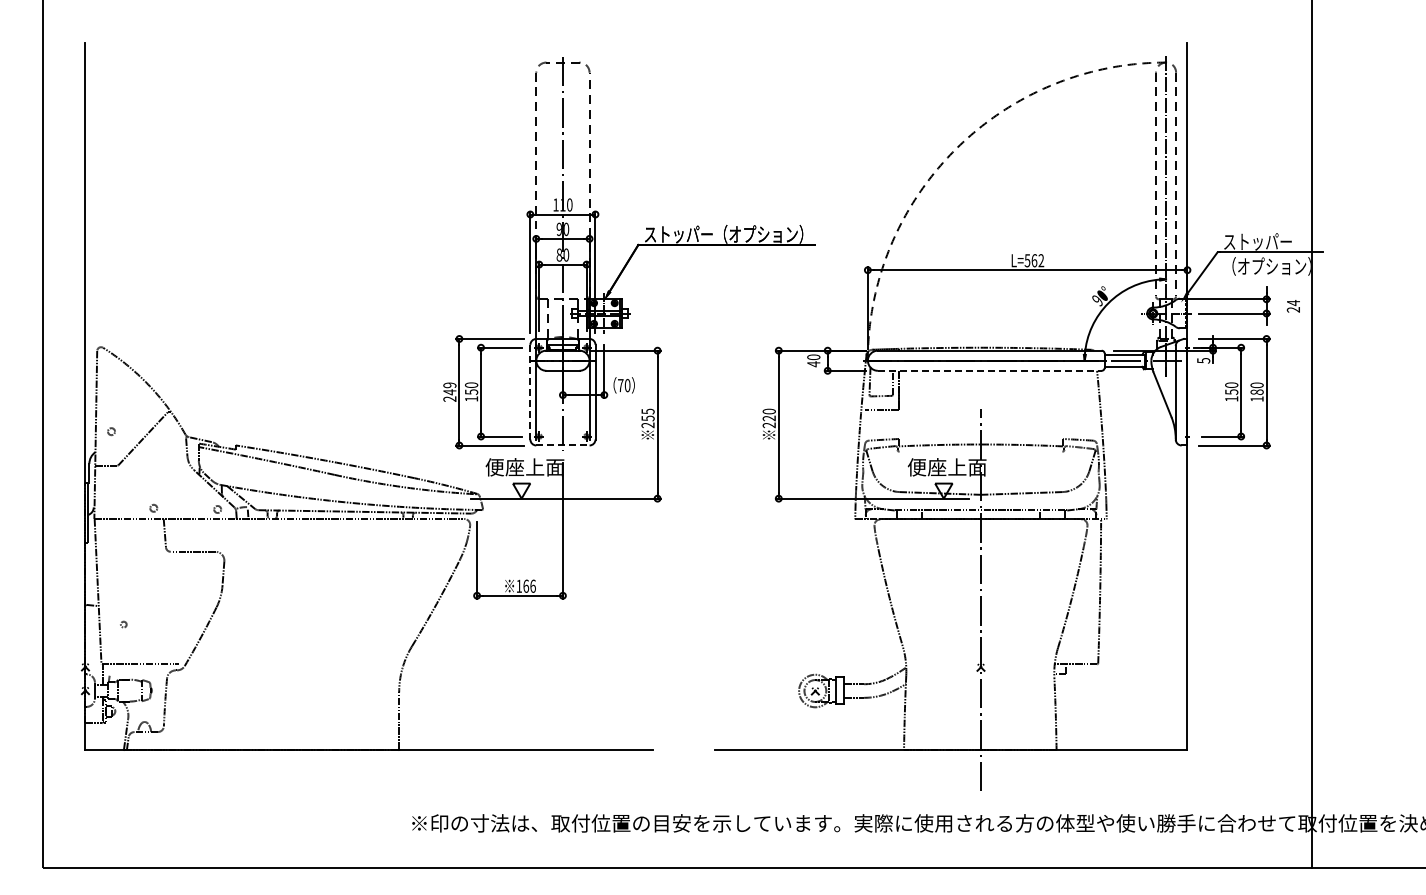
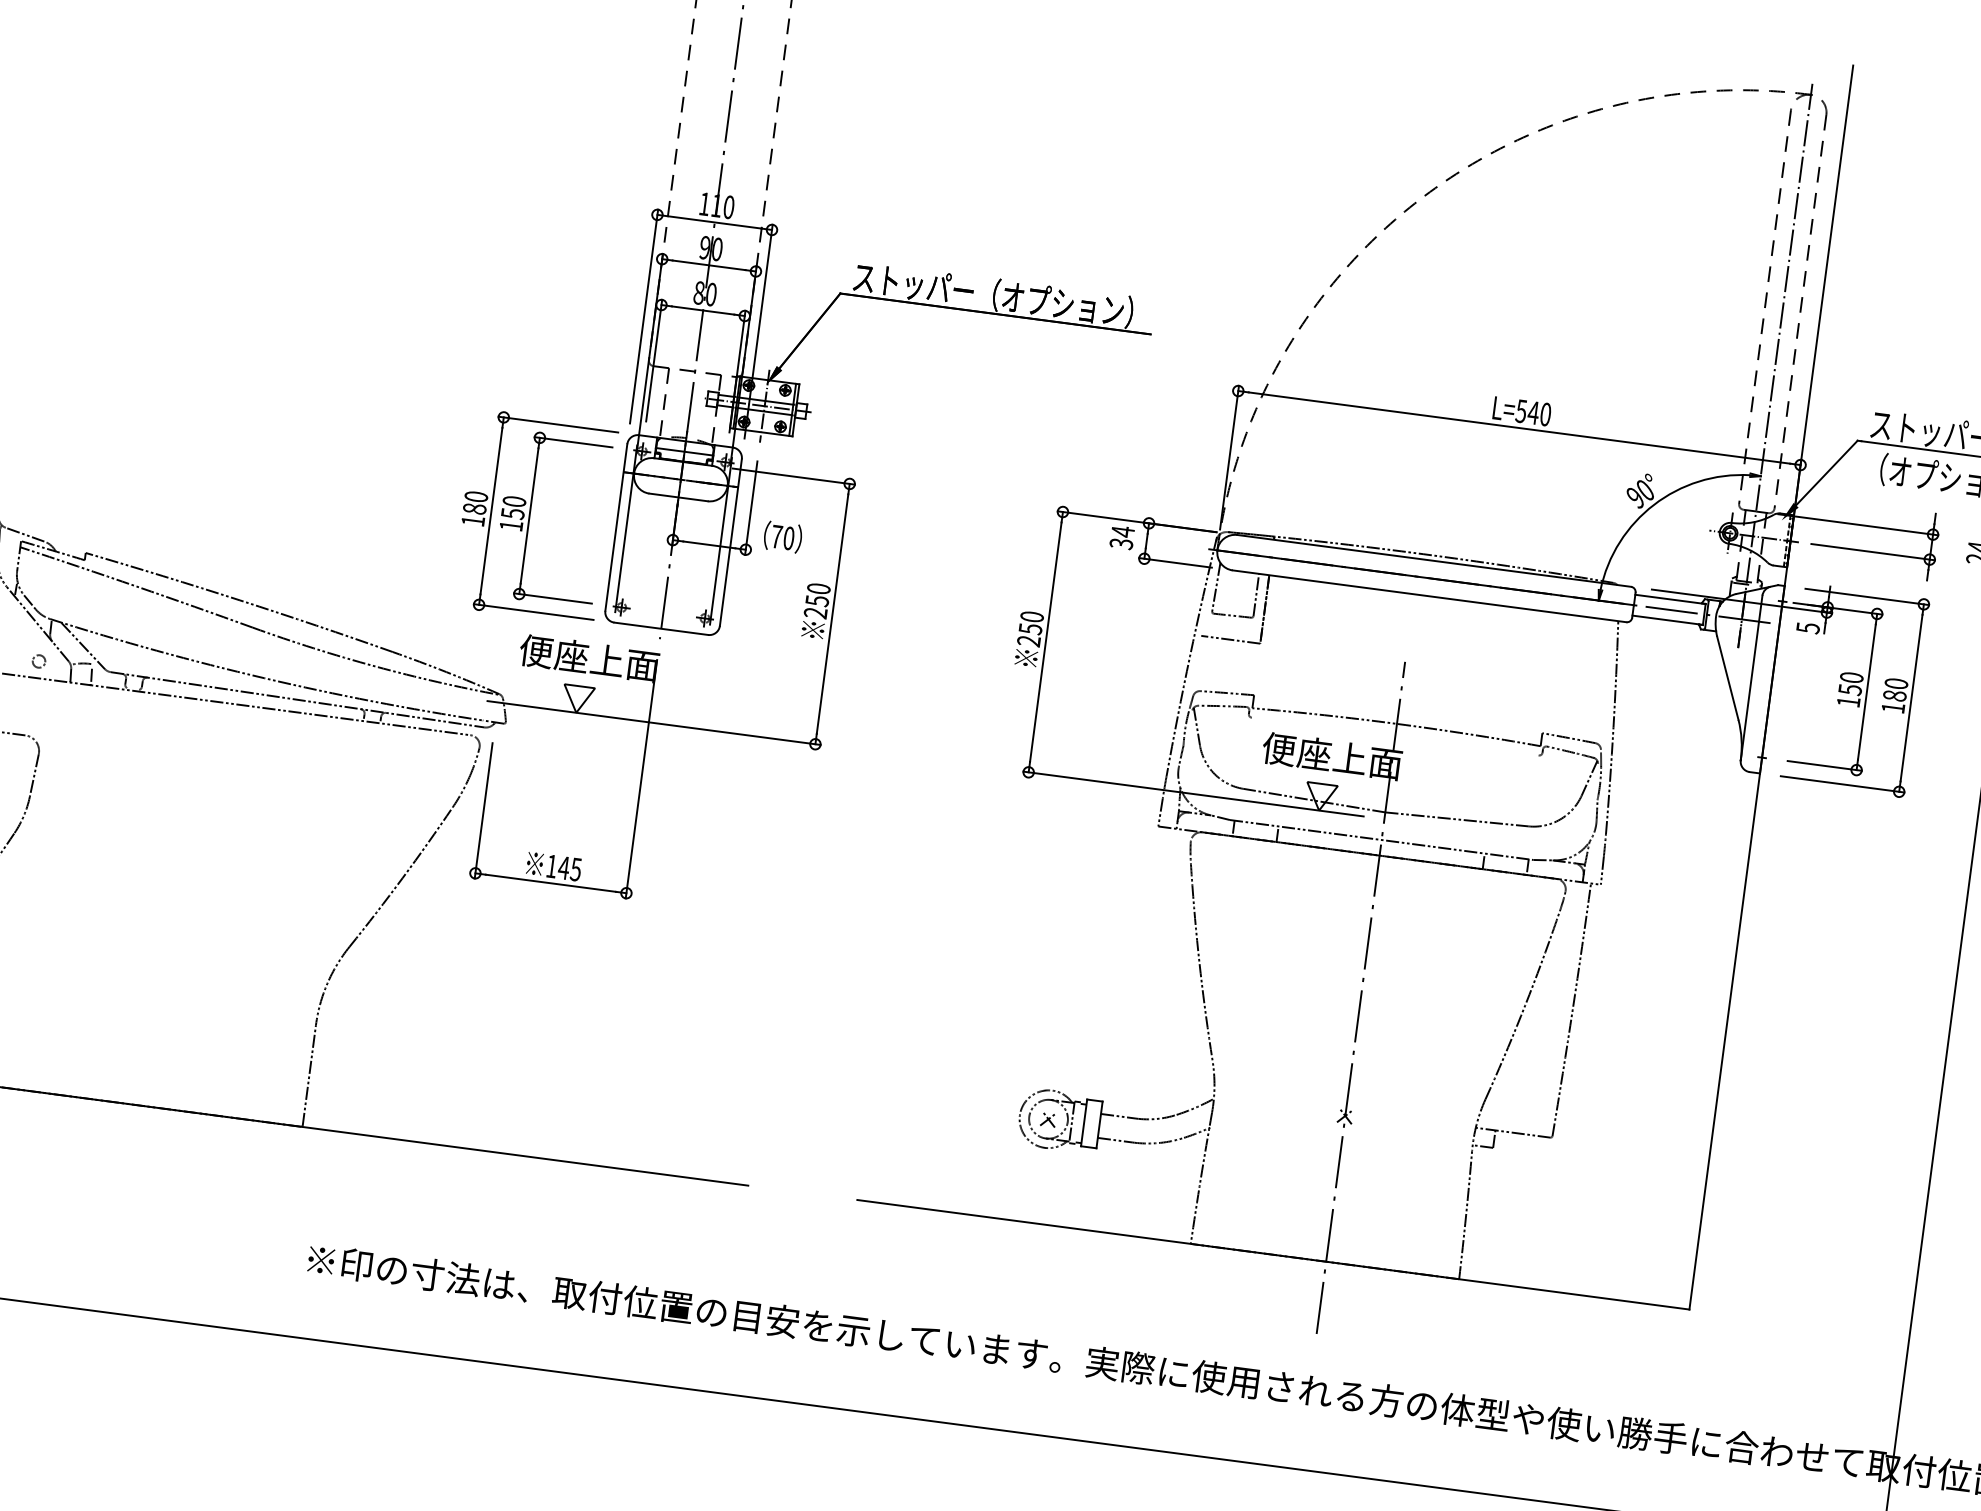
text: (1037, 260) -> (1539, 413), L=562 -> L=540
text: (813, 360) -> (1121, 537), 40 -> 34
line: (989, 370) -> (1429, 595), dashed -> solid
text: (449, 391) -> (474, 507), 249 -> 180
line: (530, 392) -> (616, 528), dashed -> solid
text: (647, 411) -> (817, 588), 255 -> 250
text: (768, 418) -> (1029, 628), 220 -> 250
line: (562, 445) -> (660, 628), dashed -> solid
text: (529, 585) -> (570, 867), 166 -> 145

